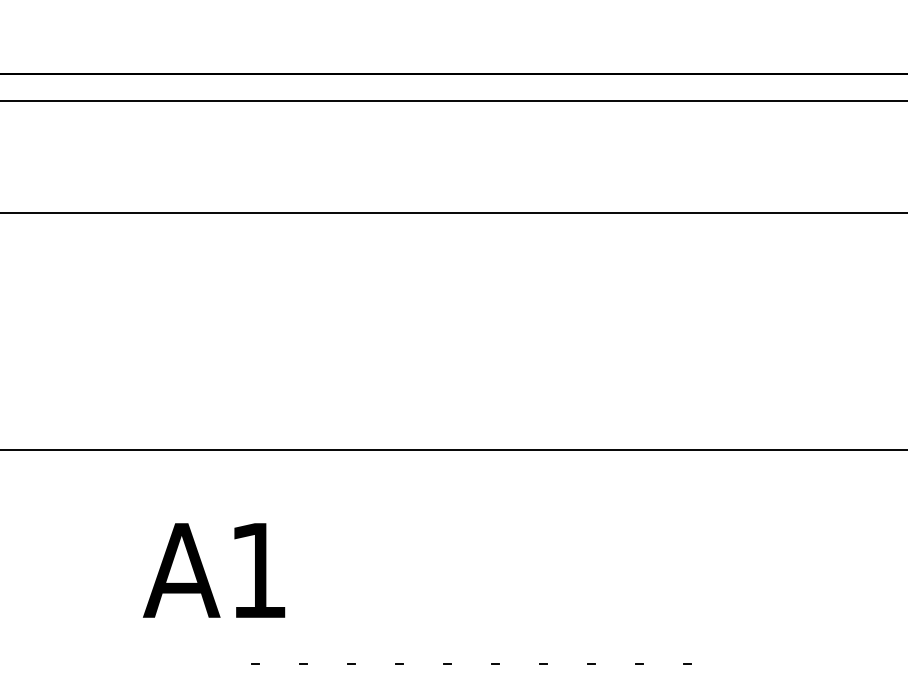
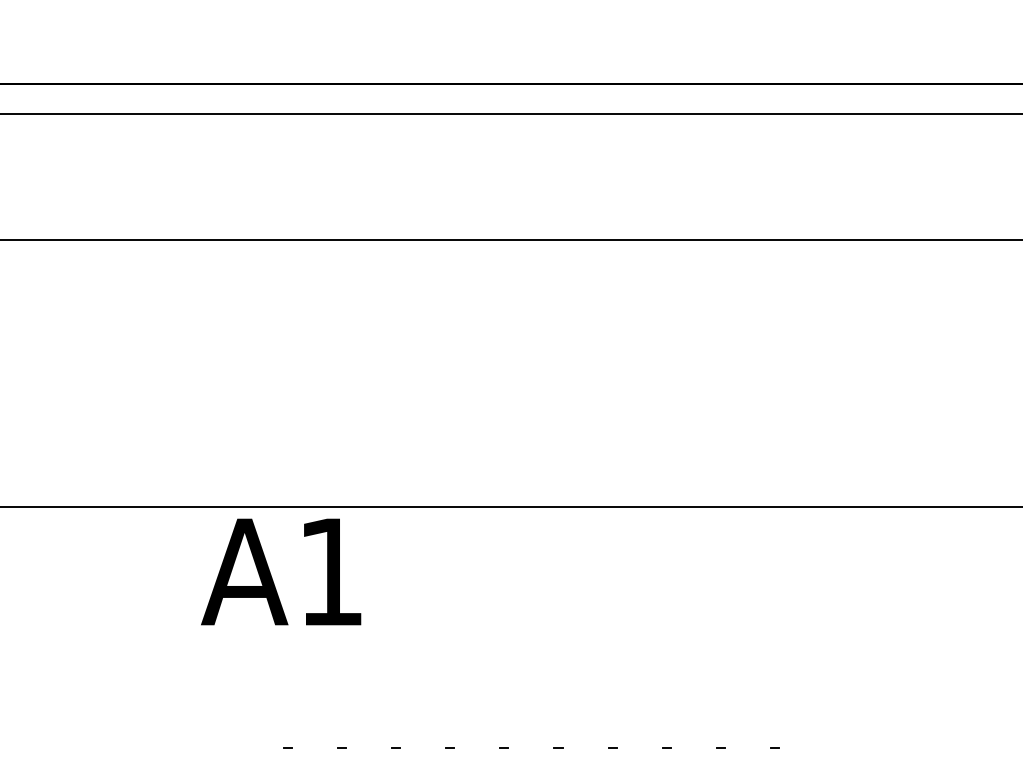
text: (214, 570) -> (281, 571), moved

